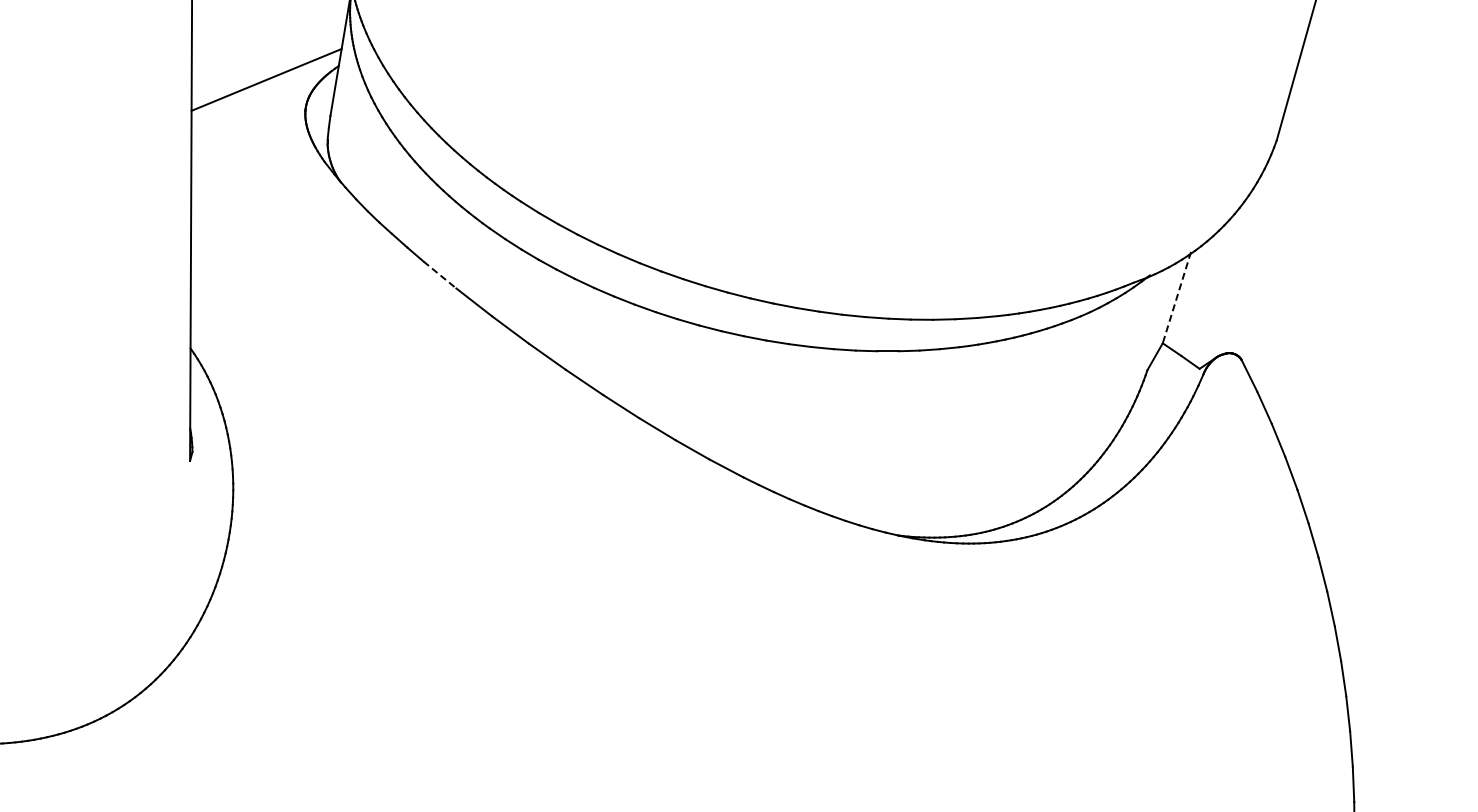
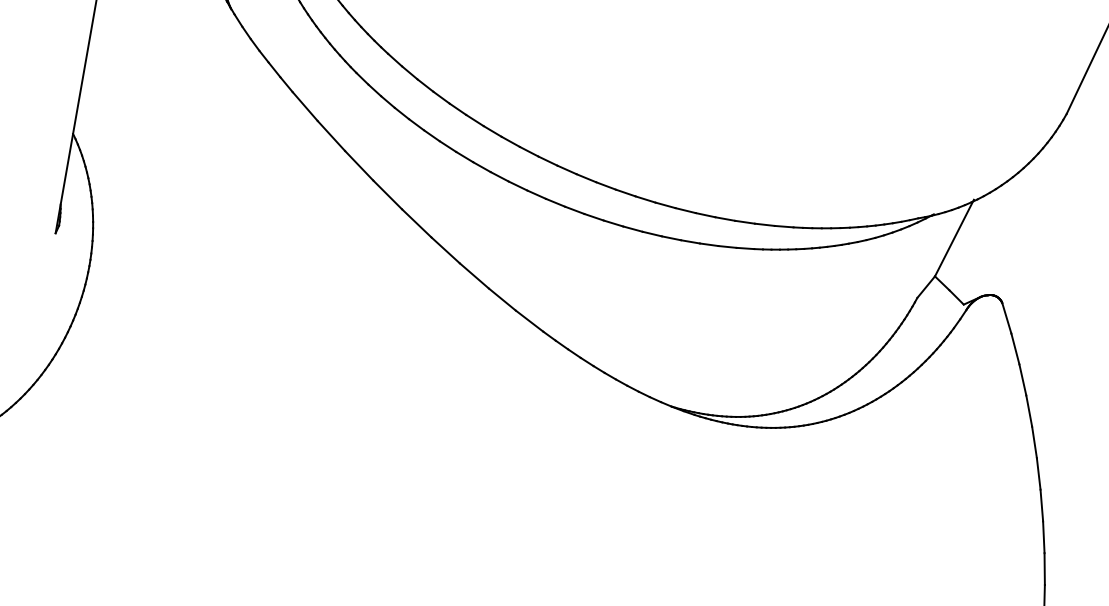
line: (440, 275) -> (305, 106), dashed -> solid
line: (1176, 297) -> (954, 237), dashed -> solid

